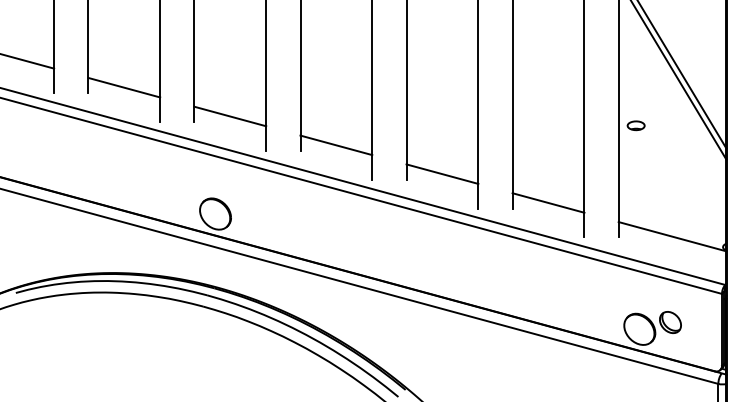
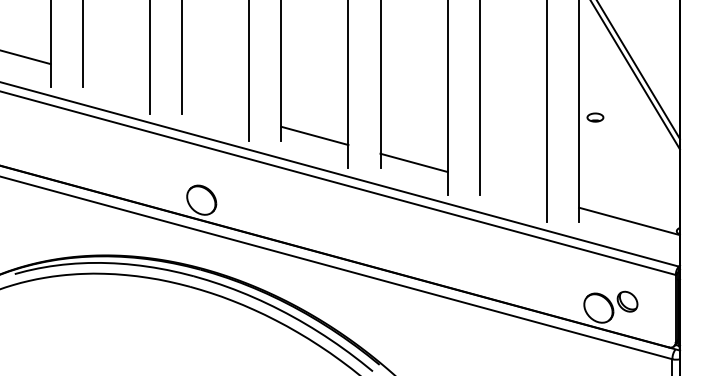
line: (123, 87) -> (115, 81), removed
line: (230, 116) -> (215, 108), removed
line: (548, 202) -> (513, 189), removed

